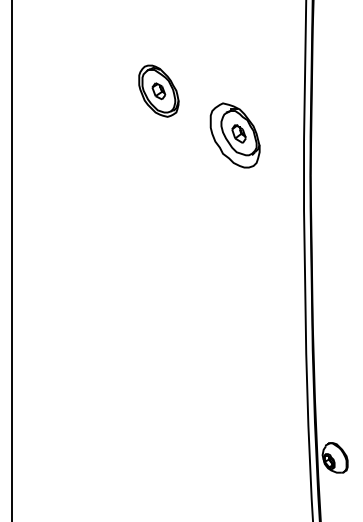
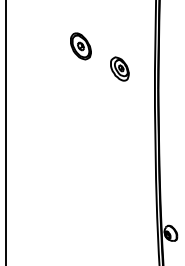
part: (234, 134) -> (119, 68), size x0.71

